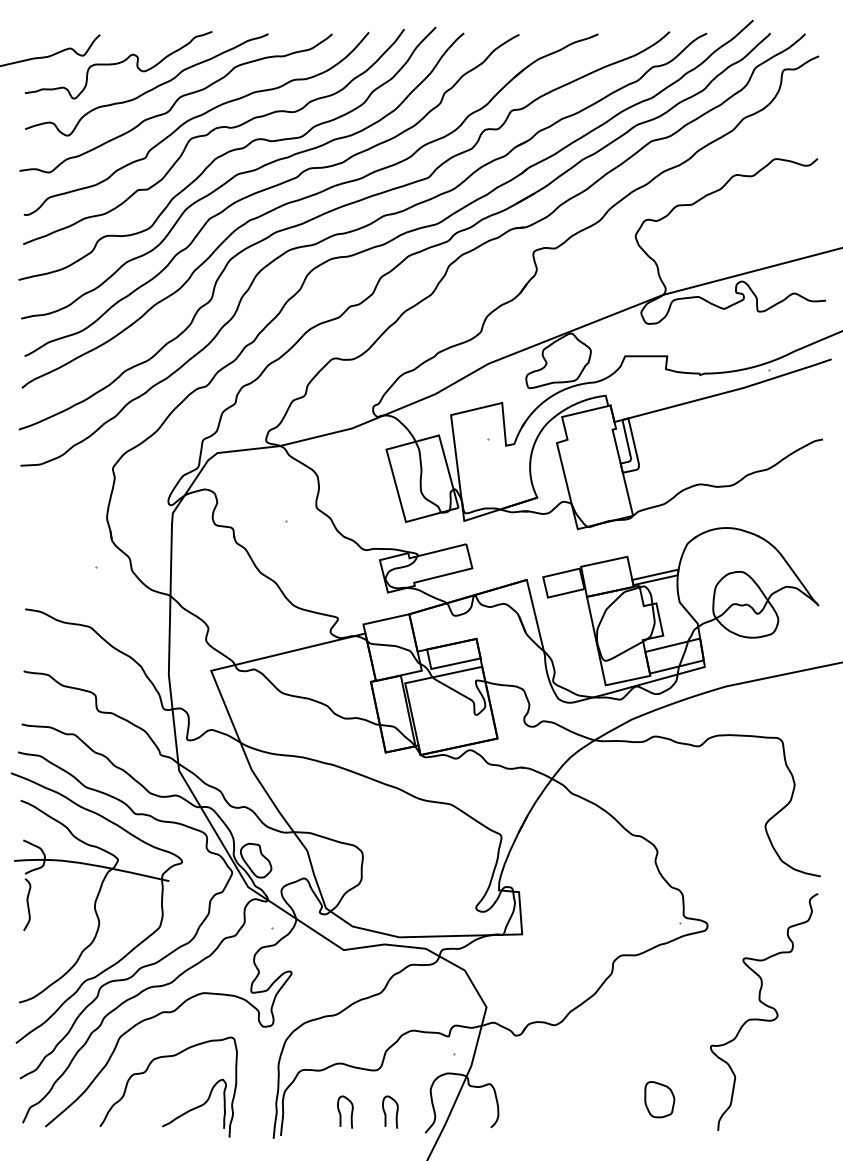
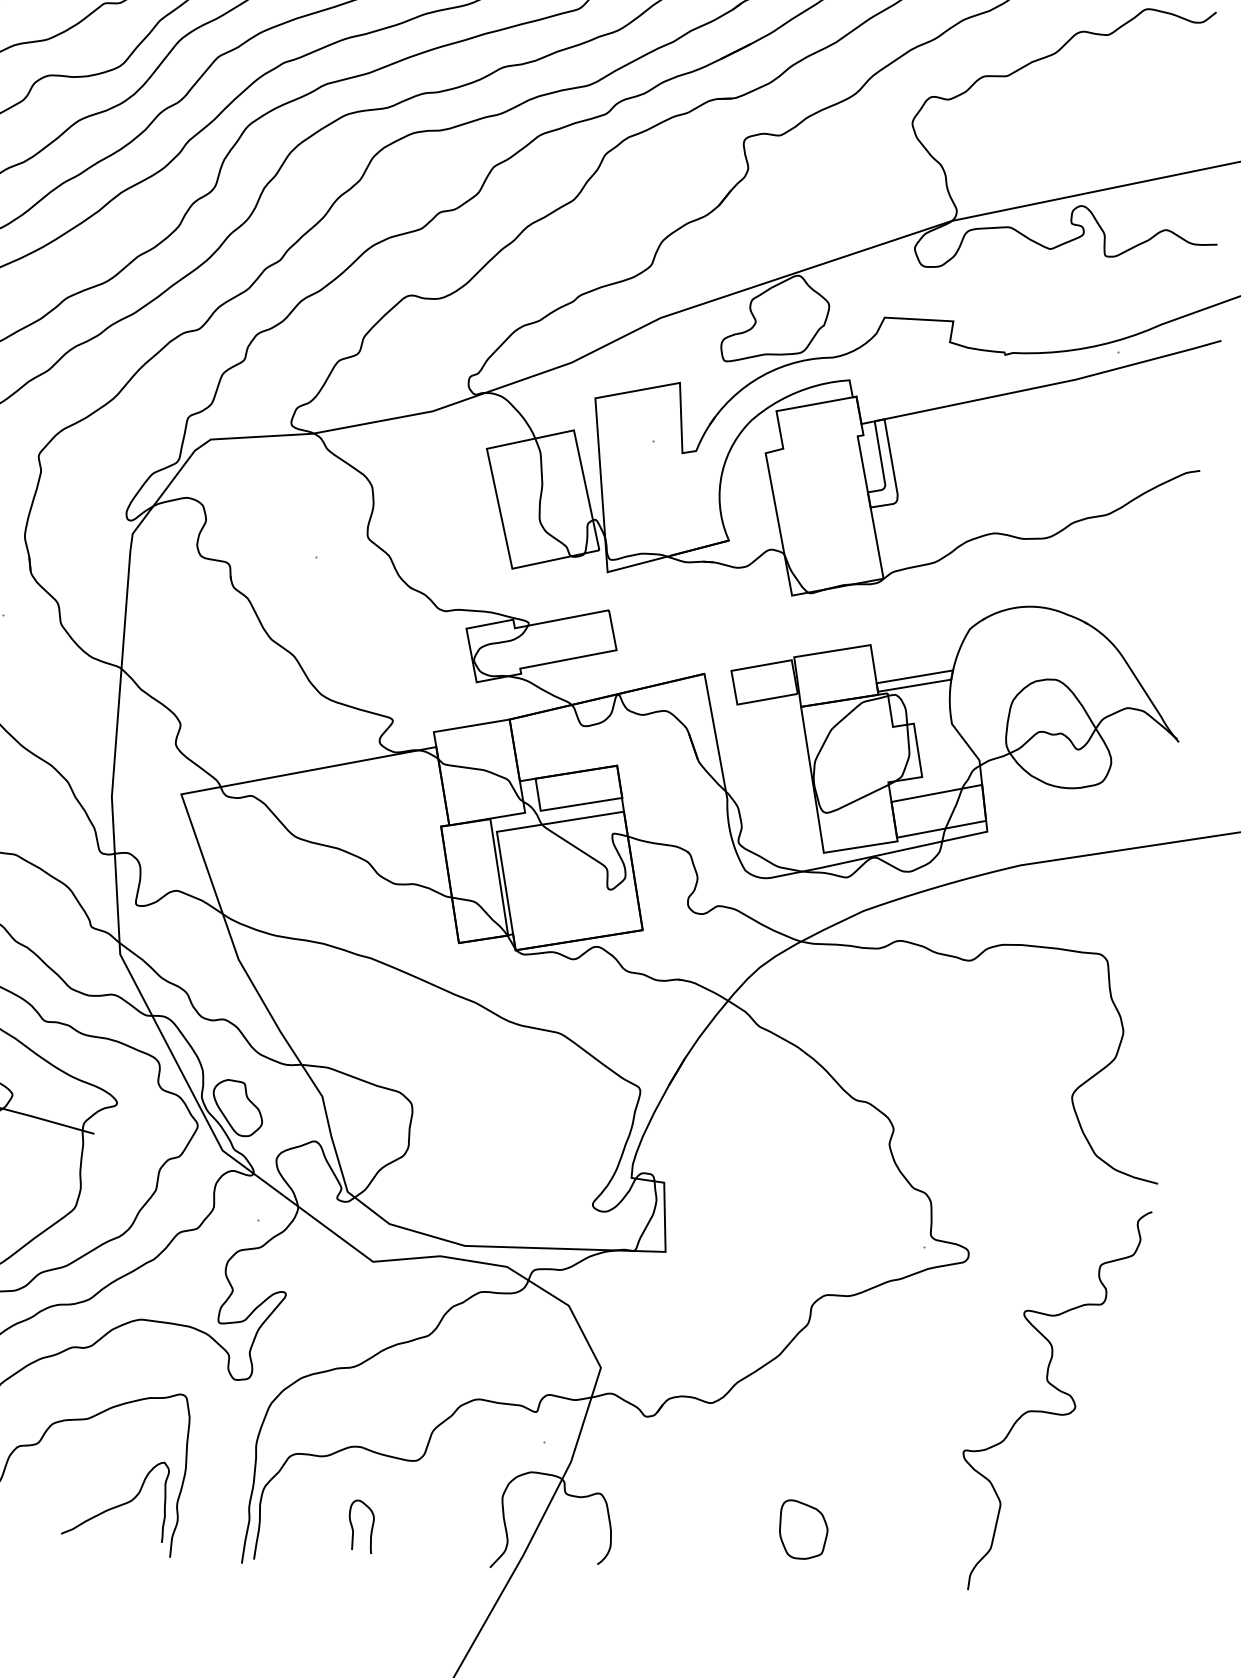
part: (659, 1099) -> (803, 1529), moved
curve: (385, 1111) -> (426, 1528), removed

